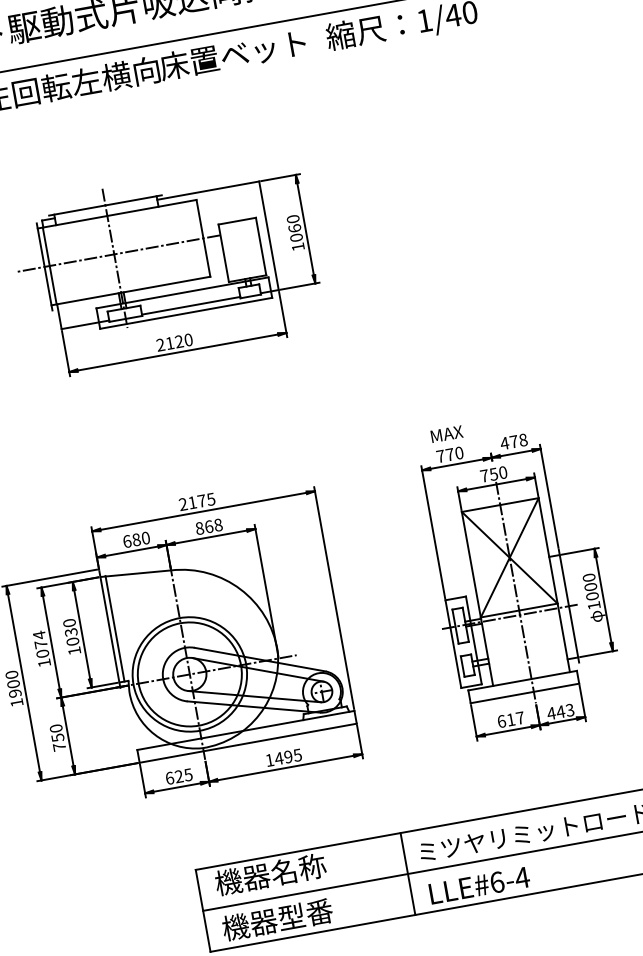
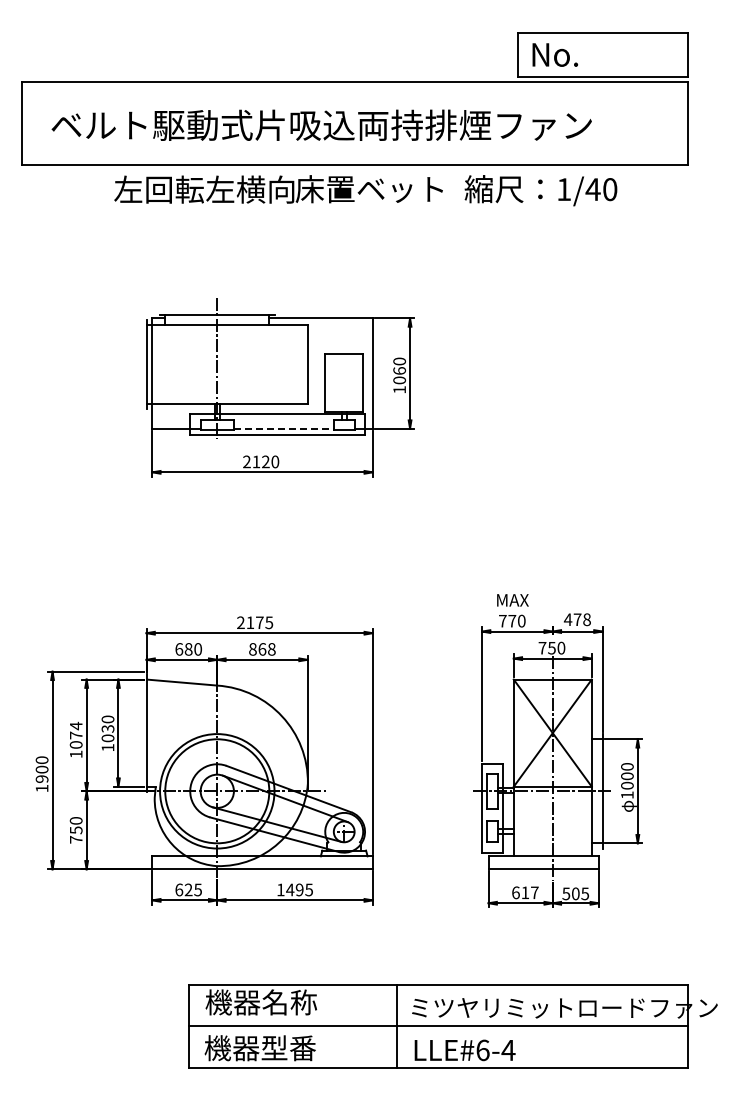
line: (118, 253) -> (221, 364), removed
line: (190, 305) -> (283, 428), solid -> dashed
line: (114, 628) -> (151, 732), removed
text: (560, 711) -> (575, 893), 443 -> 505

